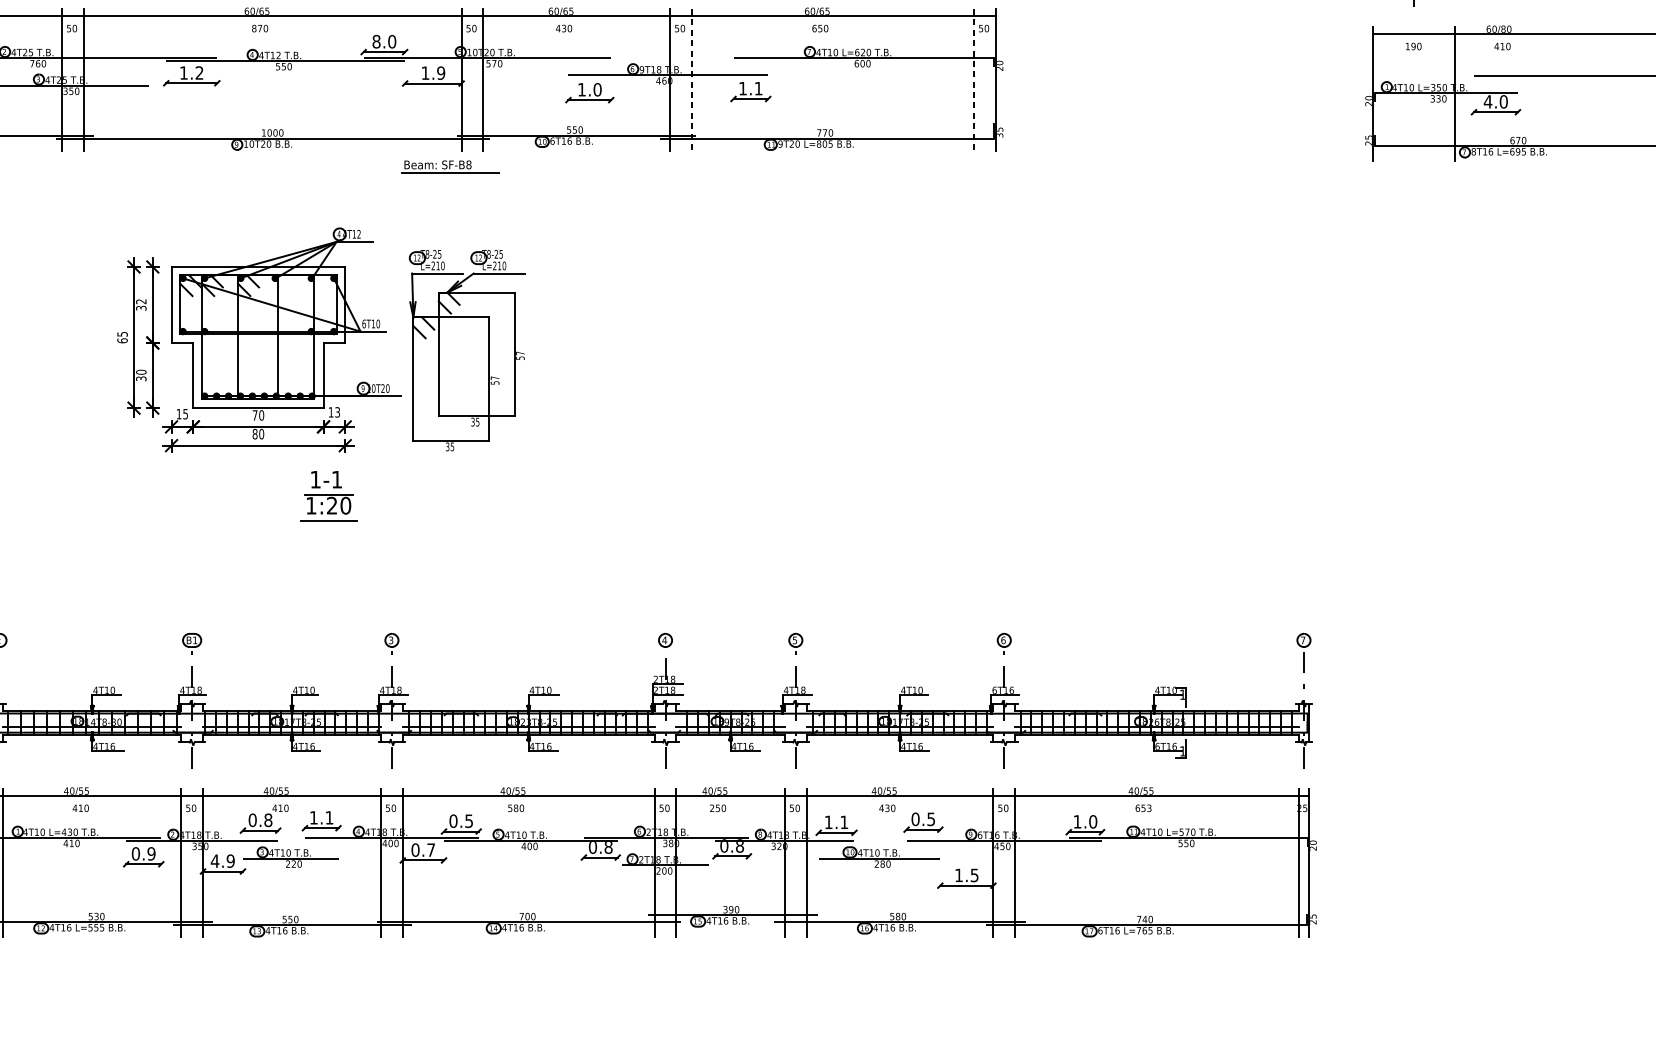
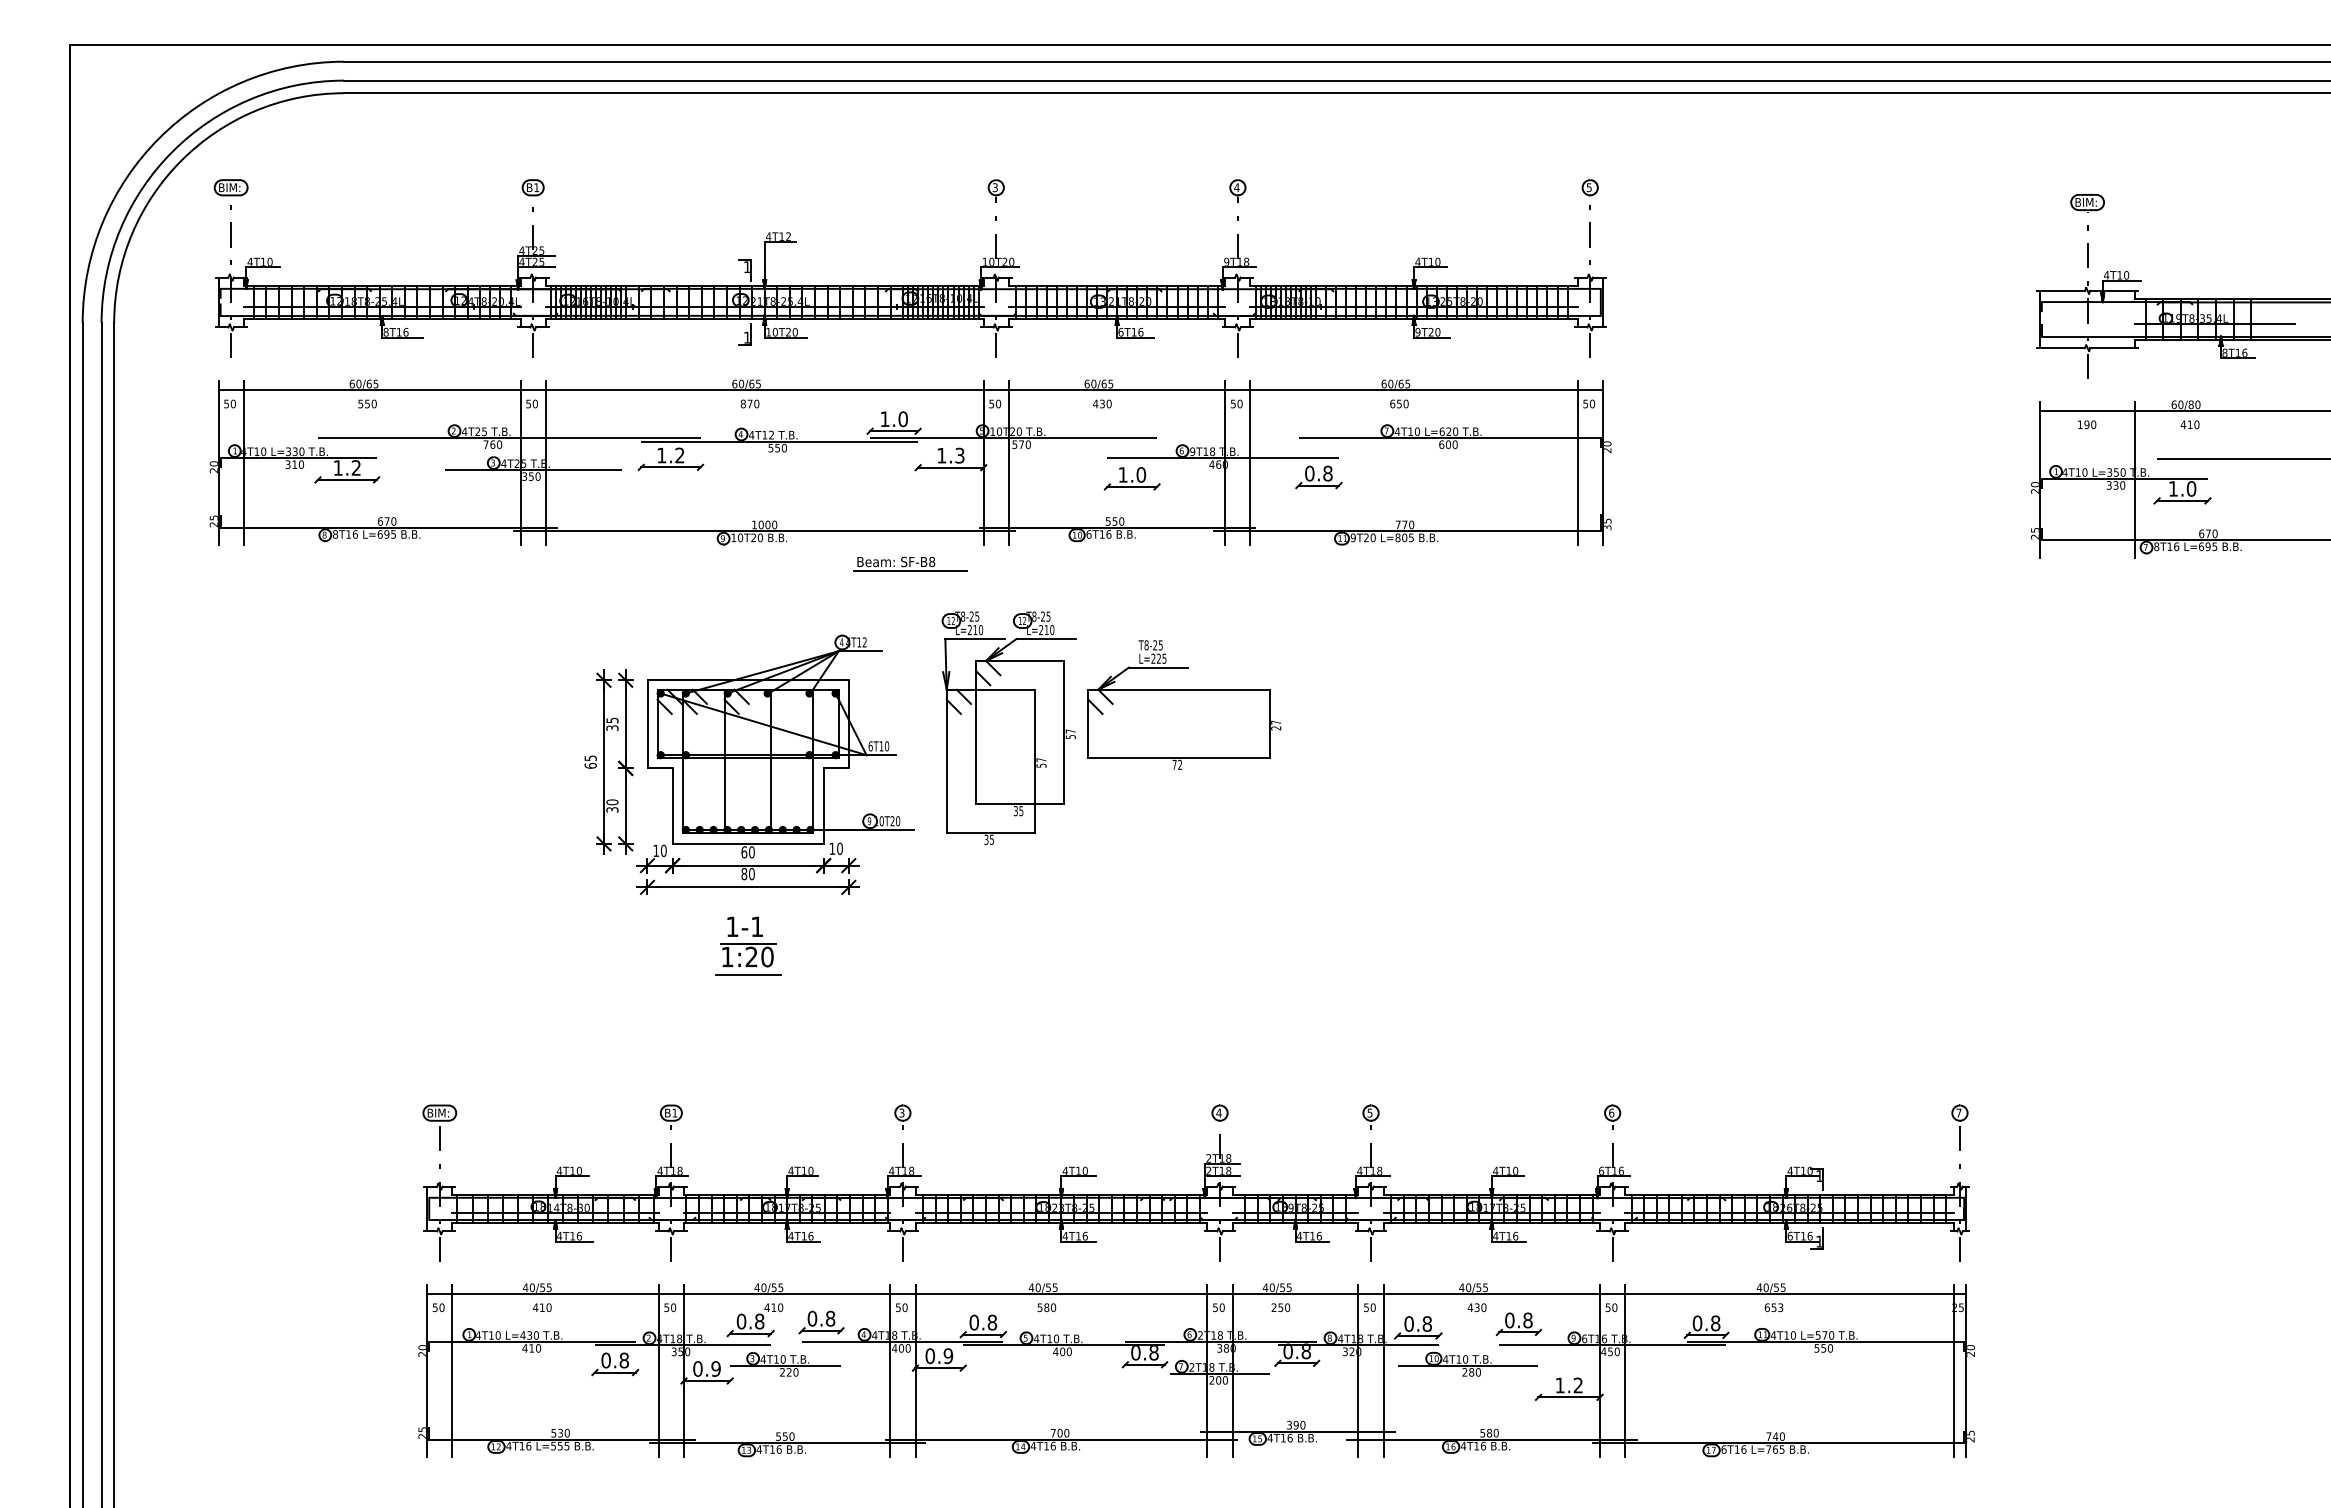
text: (376, 41) -> (884, 419), 8.0 -> 1.0
text: (440, 73) -> (959, 455), 1.9 -> 1.3
line: (691, 79) -> (1250, 463), dashed -> solid
line: (973, 79) -> (1577, 463), dashed -> solid
text: (750, 88) -> (1318, 473), 1.1 -> 0.8
text: (1488, 101) -> (2173, 488), 4.0 -> 1.0
part: (450, 166) -> (910, 563), moved
part: (634, 287) -> (1184, 704), added
text: (141, 301) -> (612, 720), 32 -> 35
part: (466, 349) -> (1008, 727), moved
text: (337, 412) -> (839, 848), 13 -> 10
text: (185, 413) -> (663, 850), 15 -> 10
text: (255, 415) -> (744, 852), 70 -> 60
part: (329, 495) -> (748, 945), moved
text: (321, 817) -> (821, 1318), 1.1 -> 0.8
text: (930, 819) -> (1527, 1320), 0.5 -> 0.8
text: (469, 821) -> (992, 1322), 0.5 -> 0.8
text: (836, 821) -> (1418, 1323), 1.1 -> 0.8
text: (1085, 821) -> (1706, 1323), 1.0 -> 0.8
text: (431, 850) -> (948, 1356), 0.7 -> 0.9
text: (150, 853) -> (623, 1360), 0.9 -> 0.8
text: (214, 860) -> (697, 1368), 4.9 -> 0.9
text: (973, 875) -> (1577, 1385), 1.5 -> 1.2

